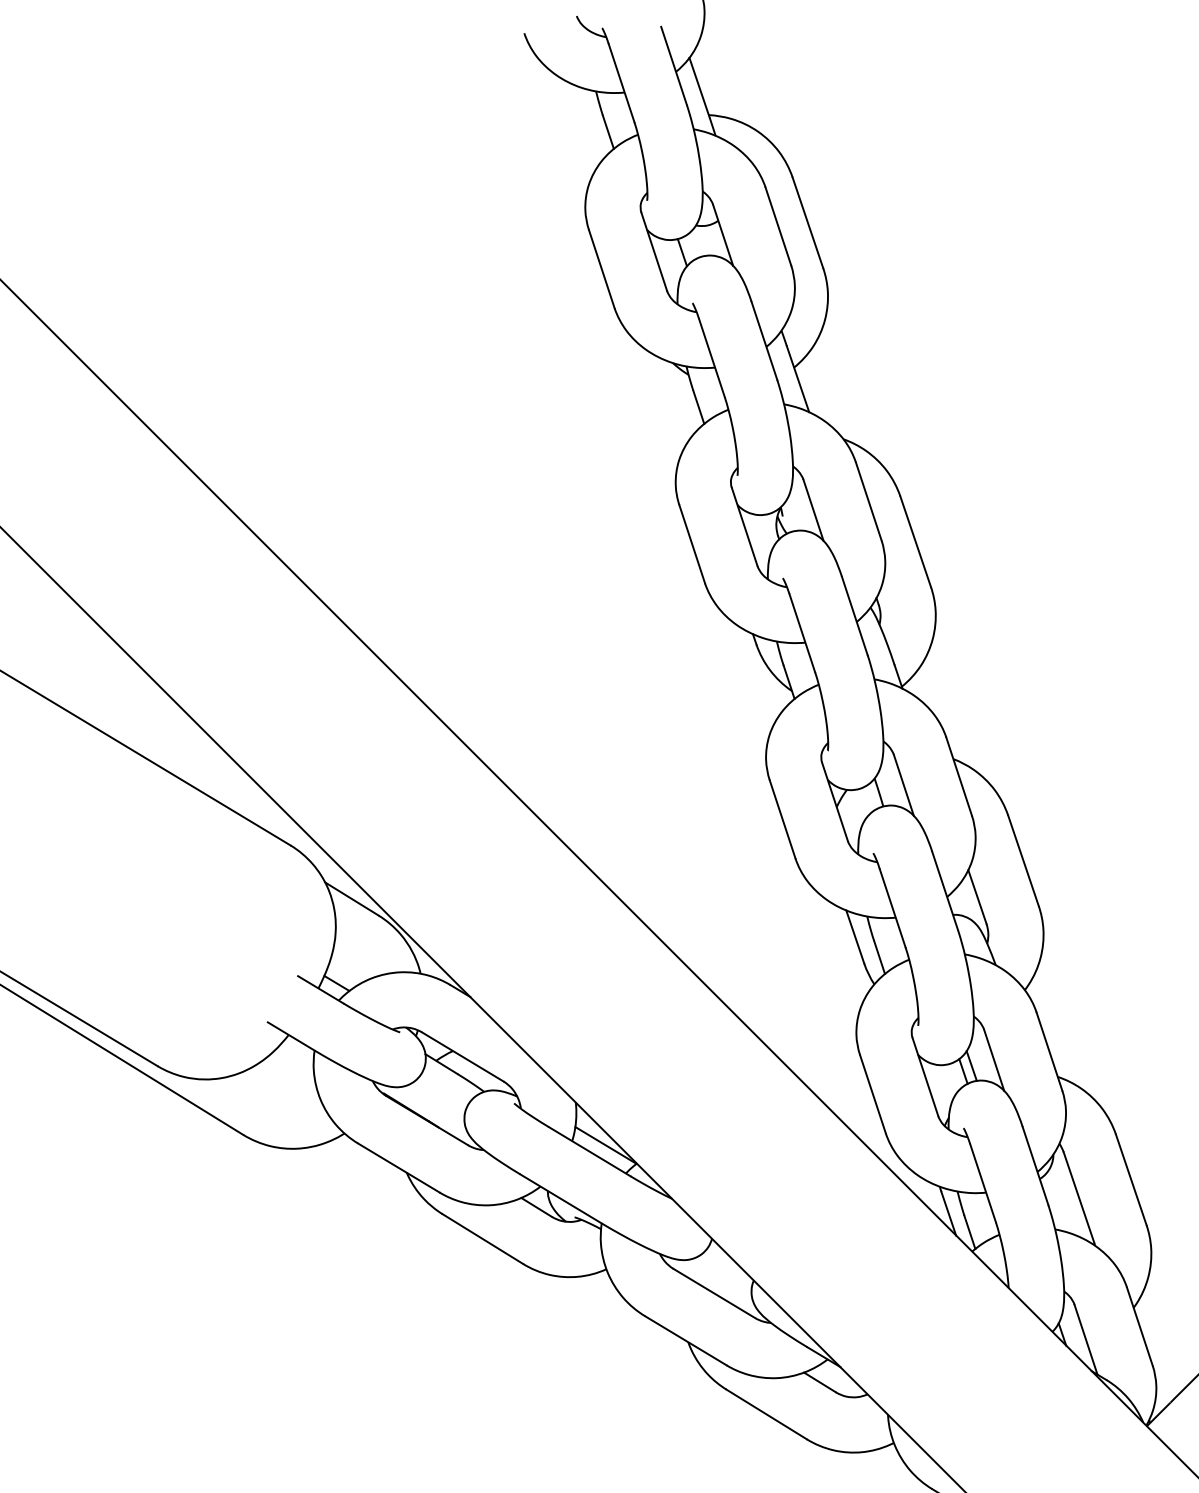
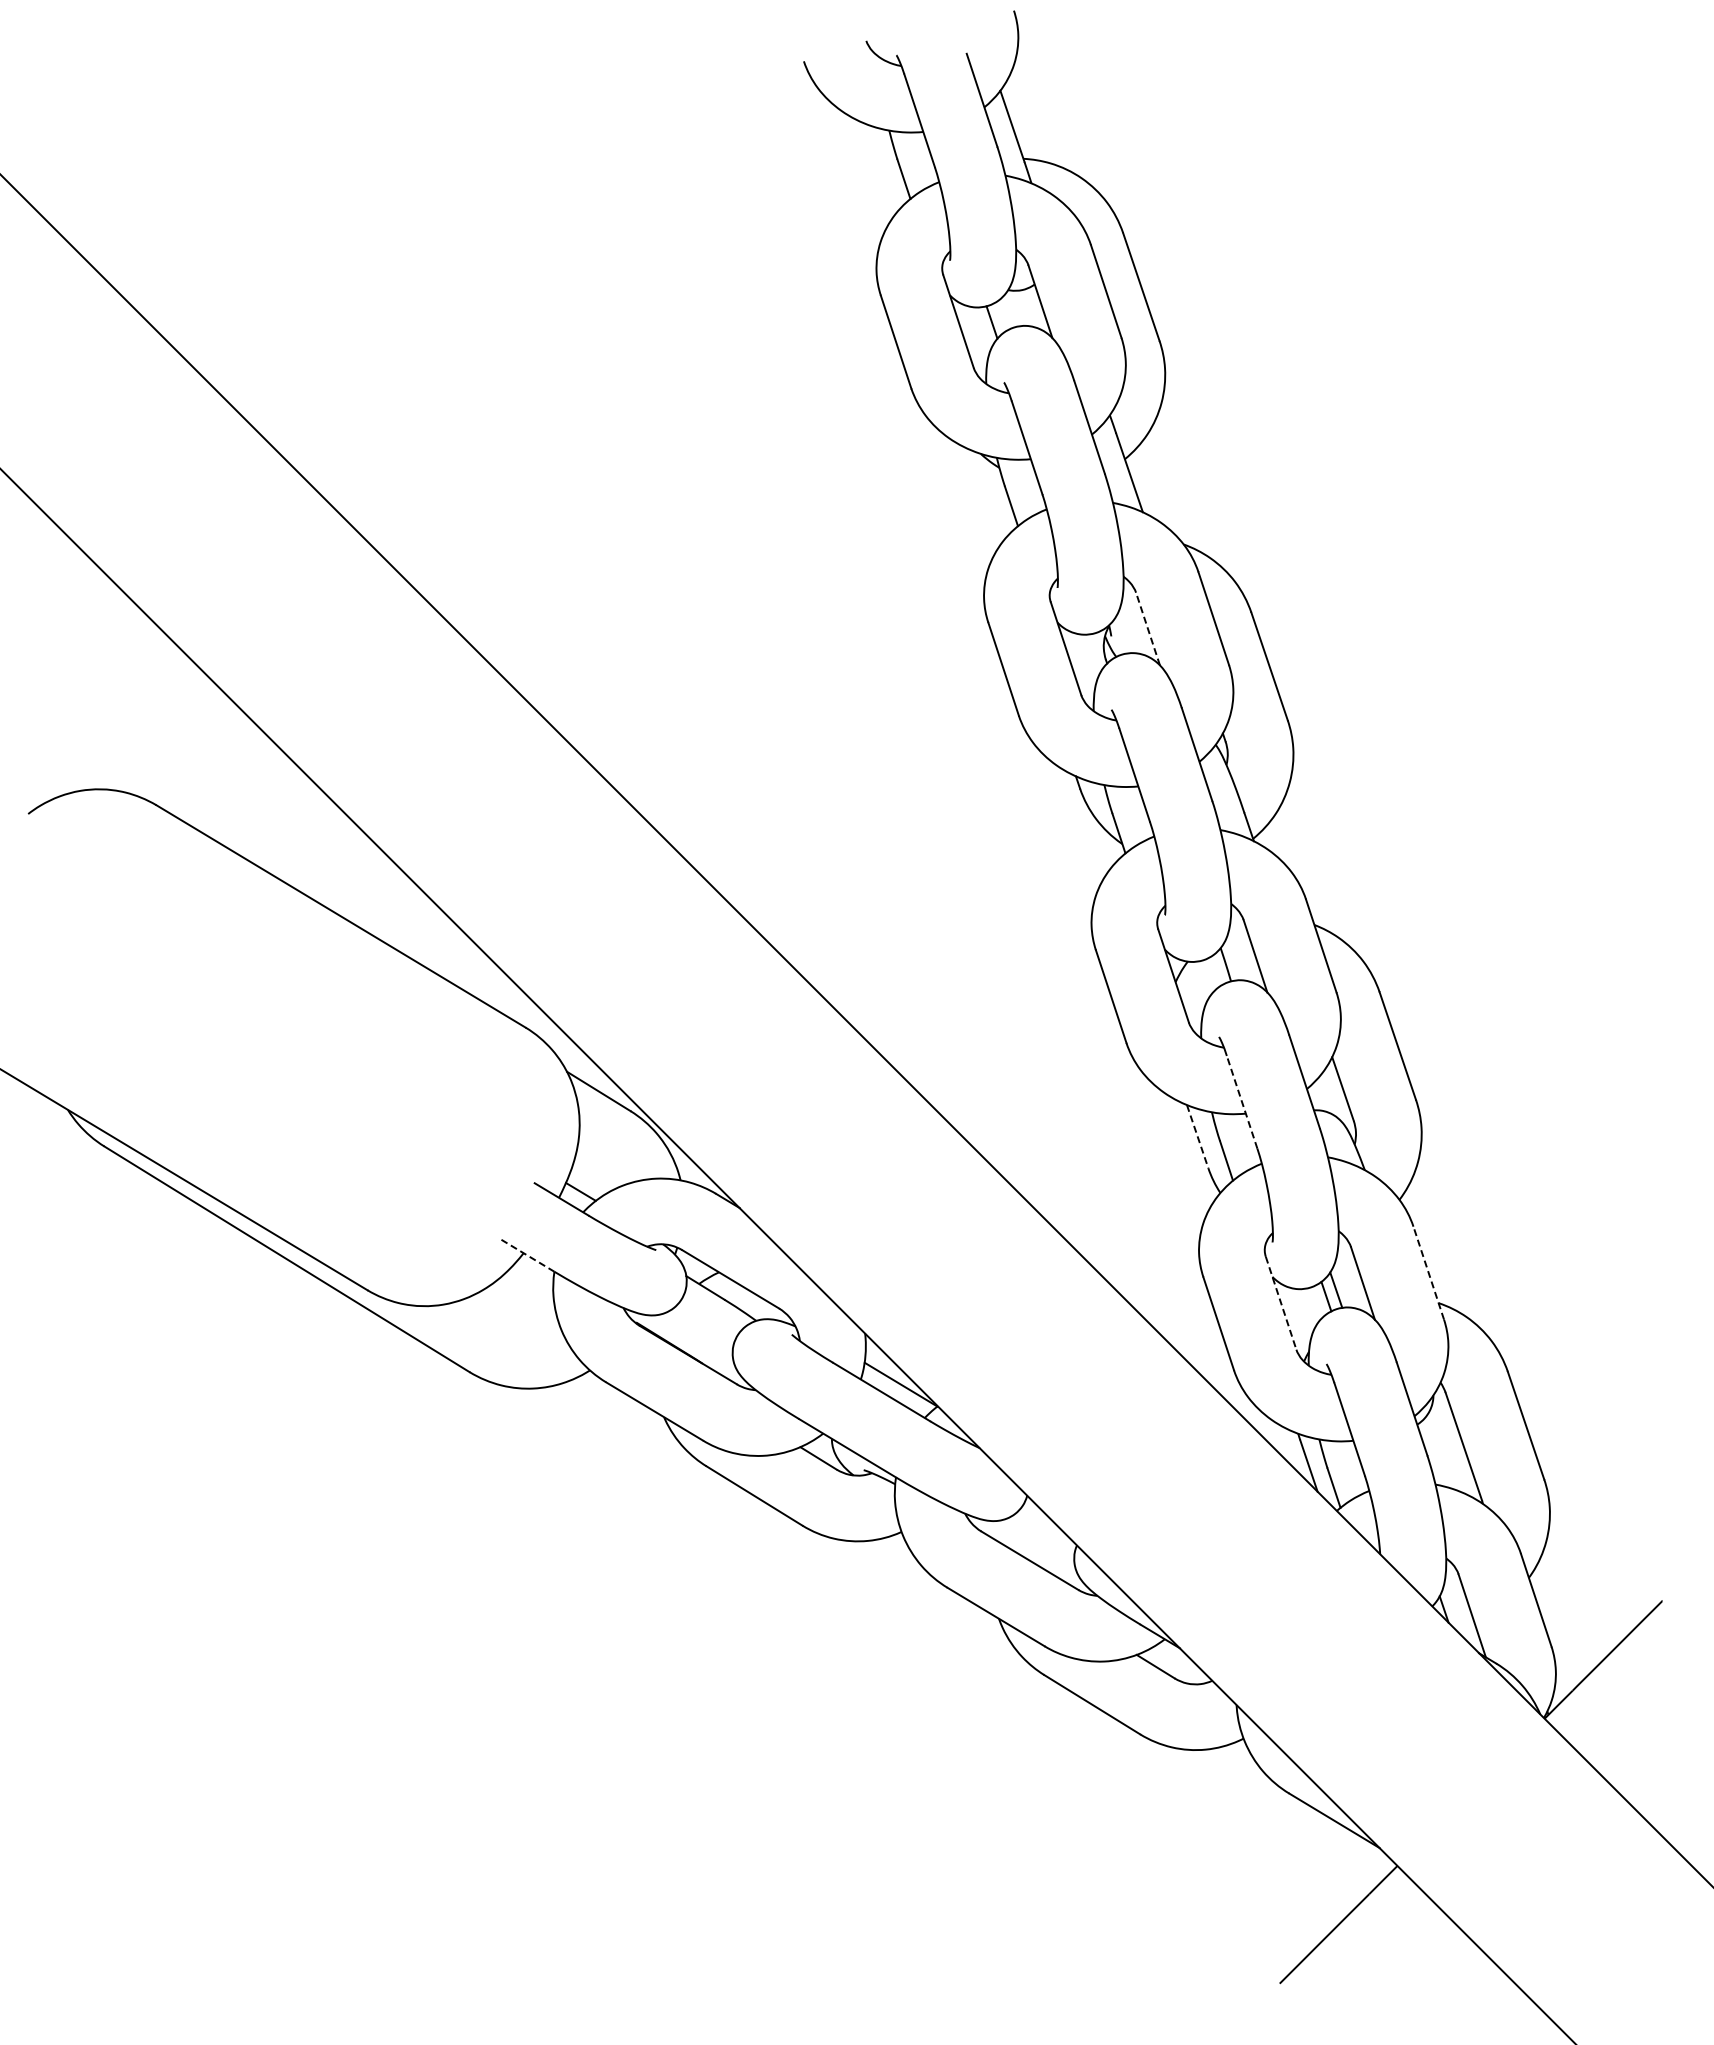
line: (813, 509) -> (1147, 628), solid -> dashed
line: (892, 908) -> (1242, 1102), solid -> dashed
line: (855, 937) -> (1197, 1137), solid -> dashed
line: (291, 1036) -> (526, 1255), solid -> dashed
line: (1049, 1052) -> (1428, 1273), solid -> dashed
line: (925, 1077) -> (1281, 1303), solid -> dashed

